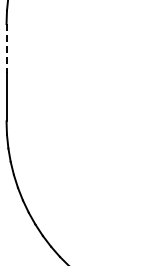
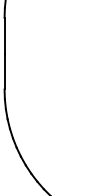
line: (6, 48) -> (4, 35), dashed -> solid

